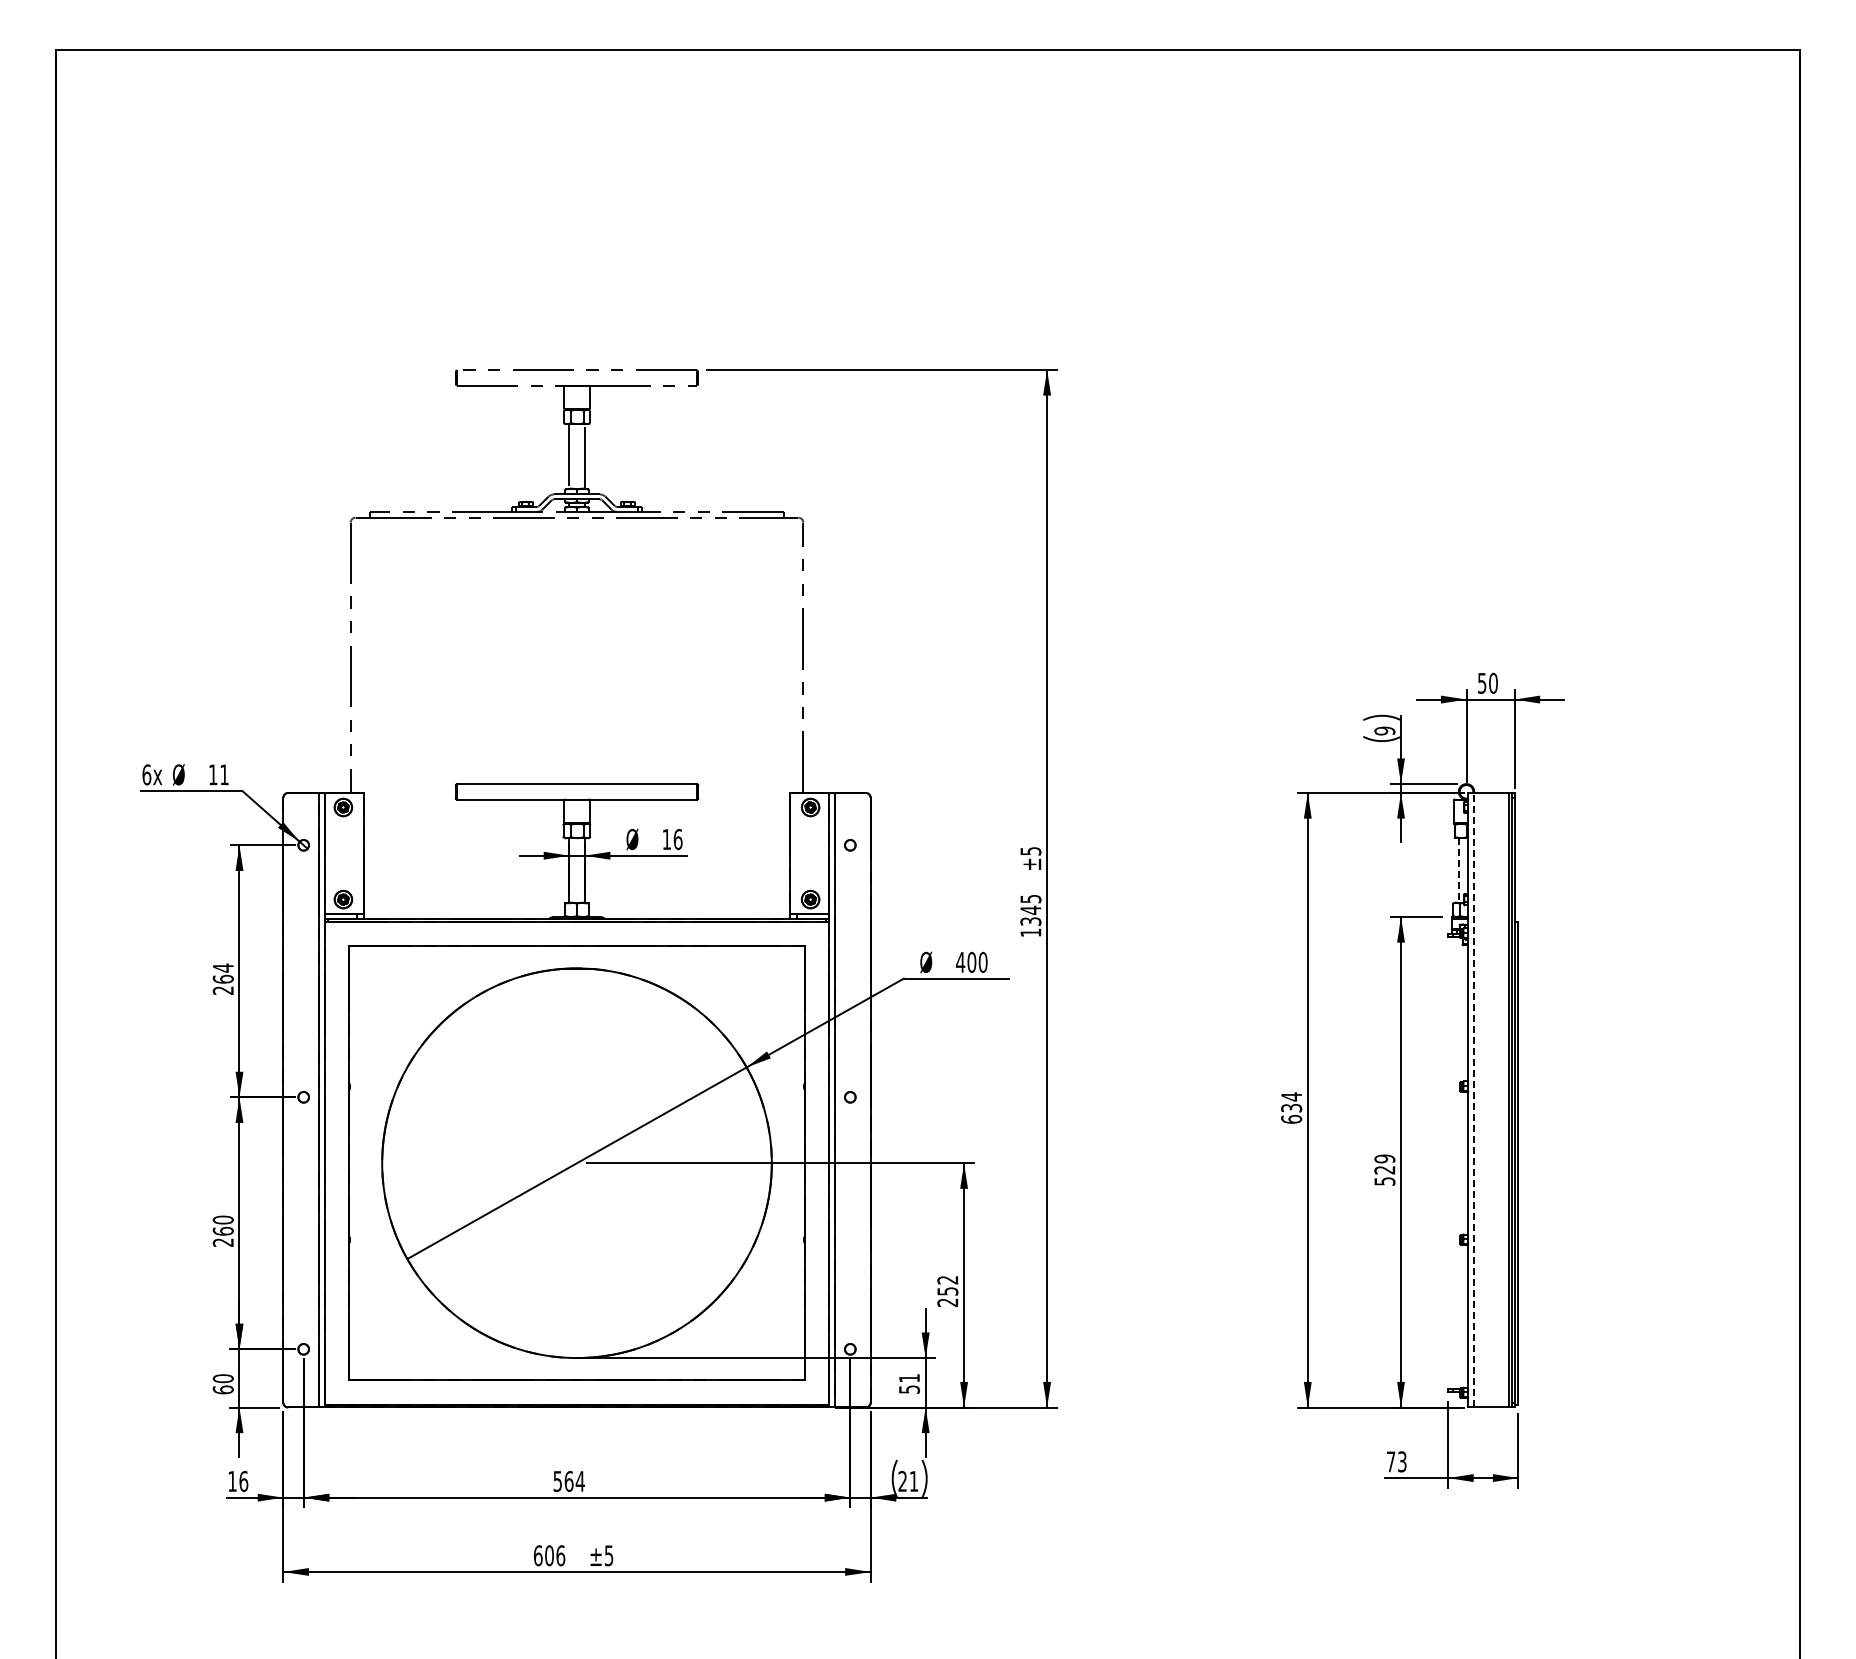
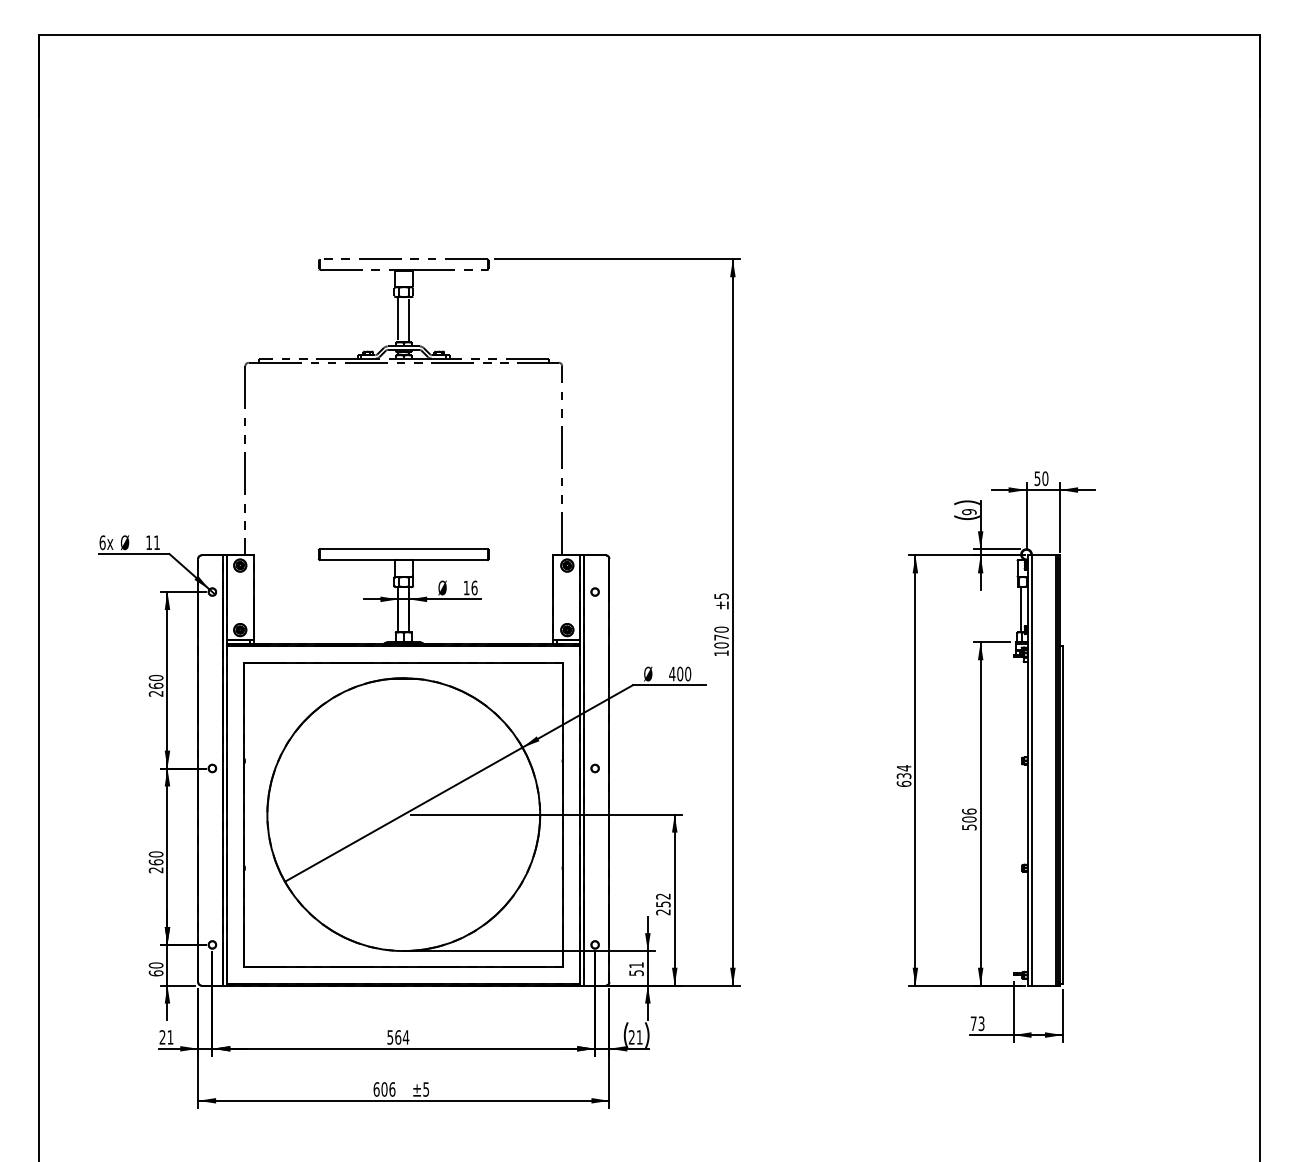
line: (1458, 870) -> (1020, 609), dashed -> solid
text: (1030, 909) -> (721, 637), 1345 -> 1070
text: (222, 967) -> (155, 677), 264 -> 260
line: (1473, 1099) -> (1031, 770), dashed -> solid
text: (1384, 1164) -> (969, 815), 529 -> 506
text: (238, 1480) -> (166, 1036), 16 -> 21

